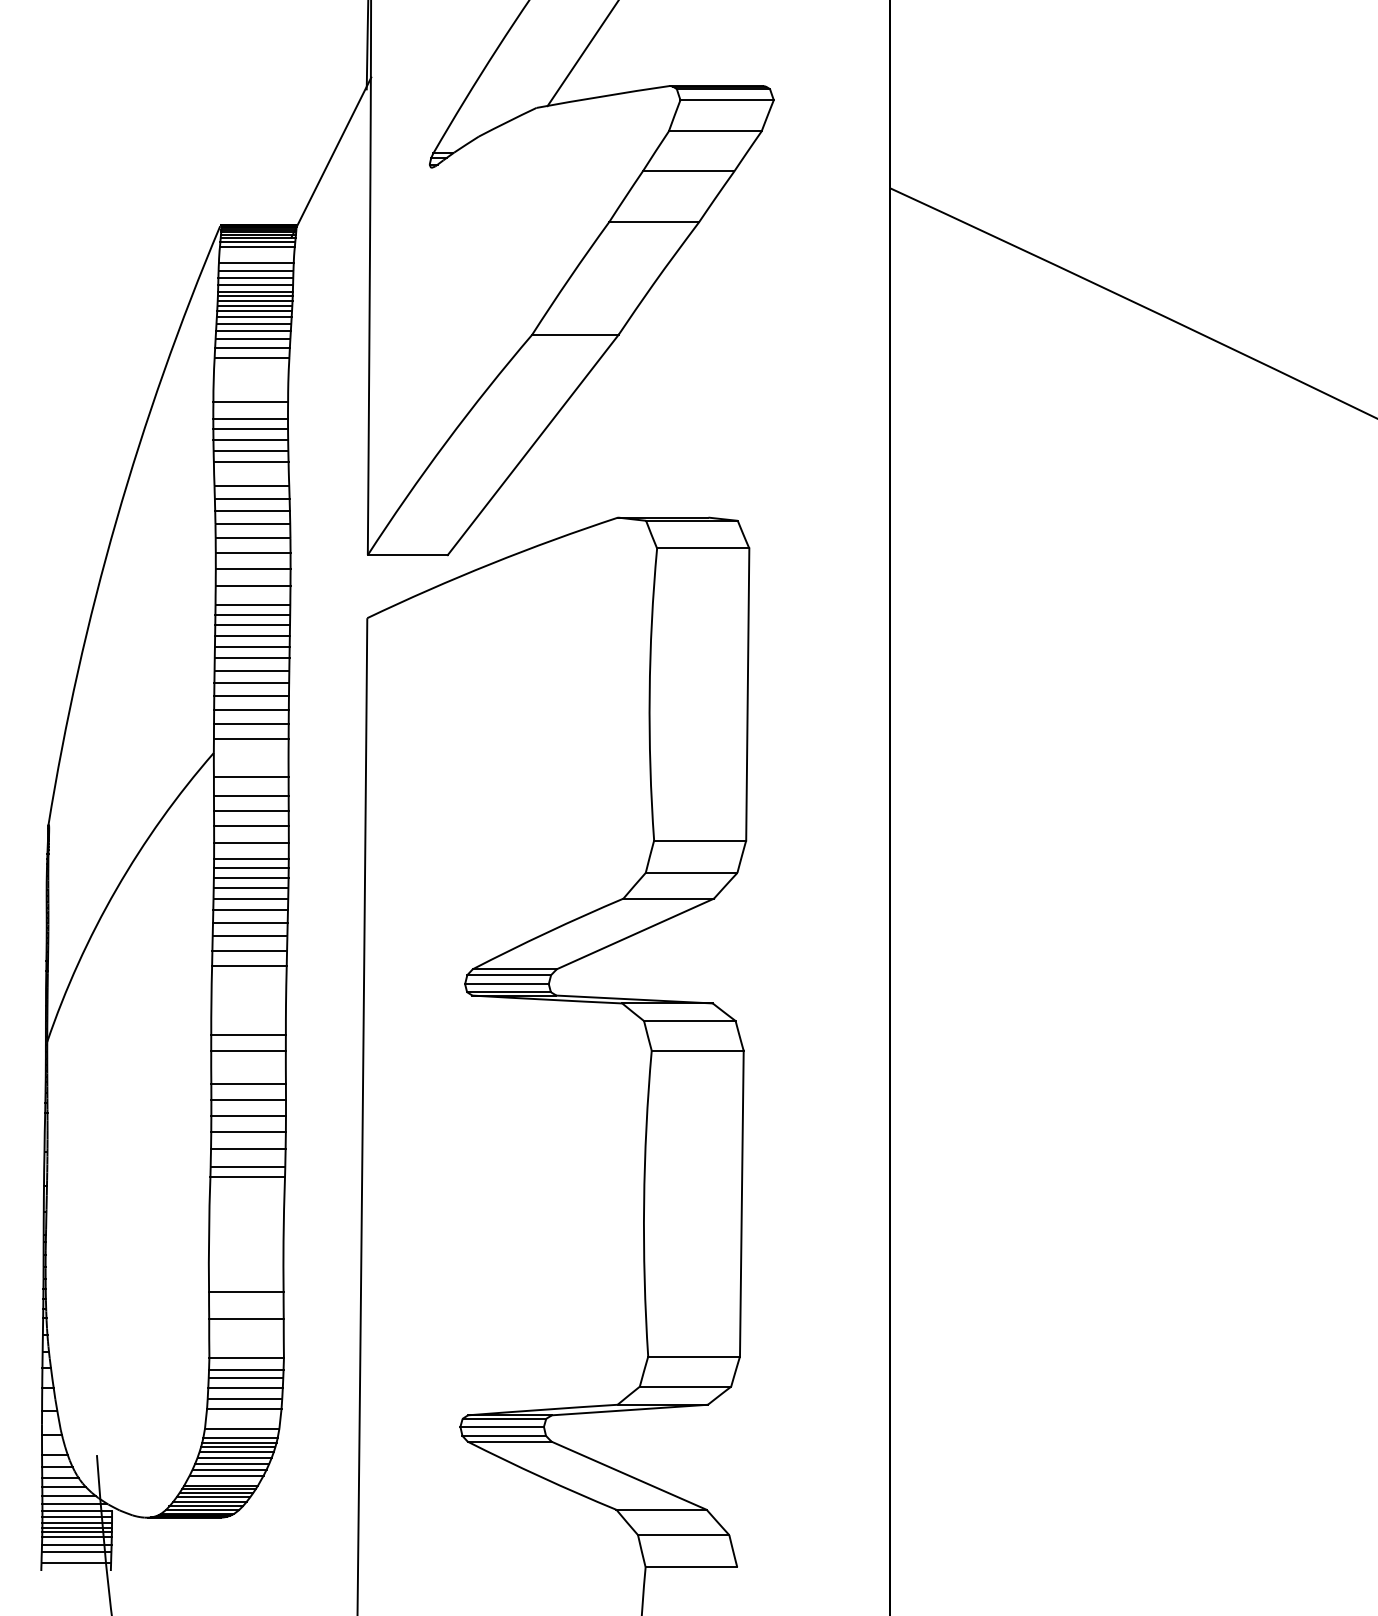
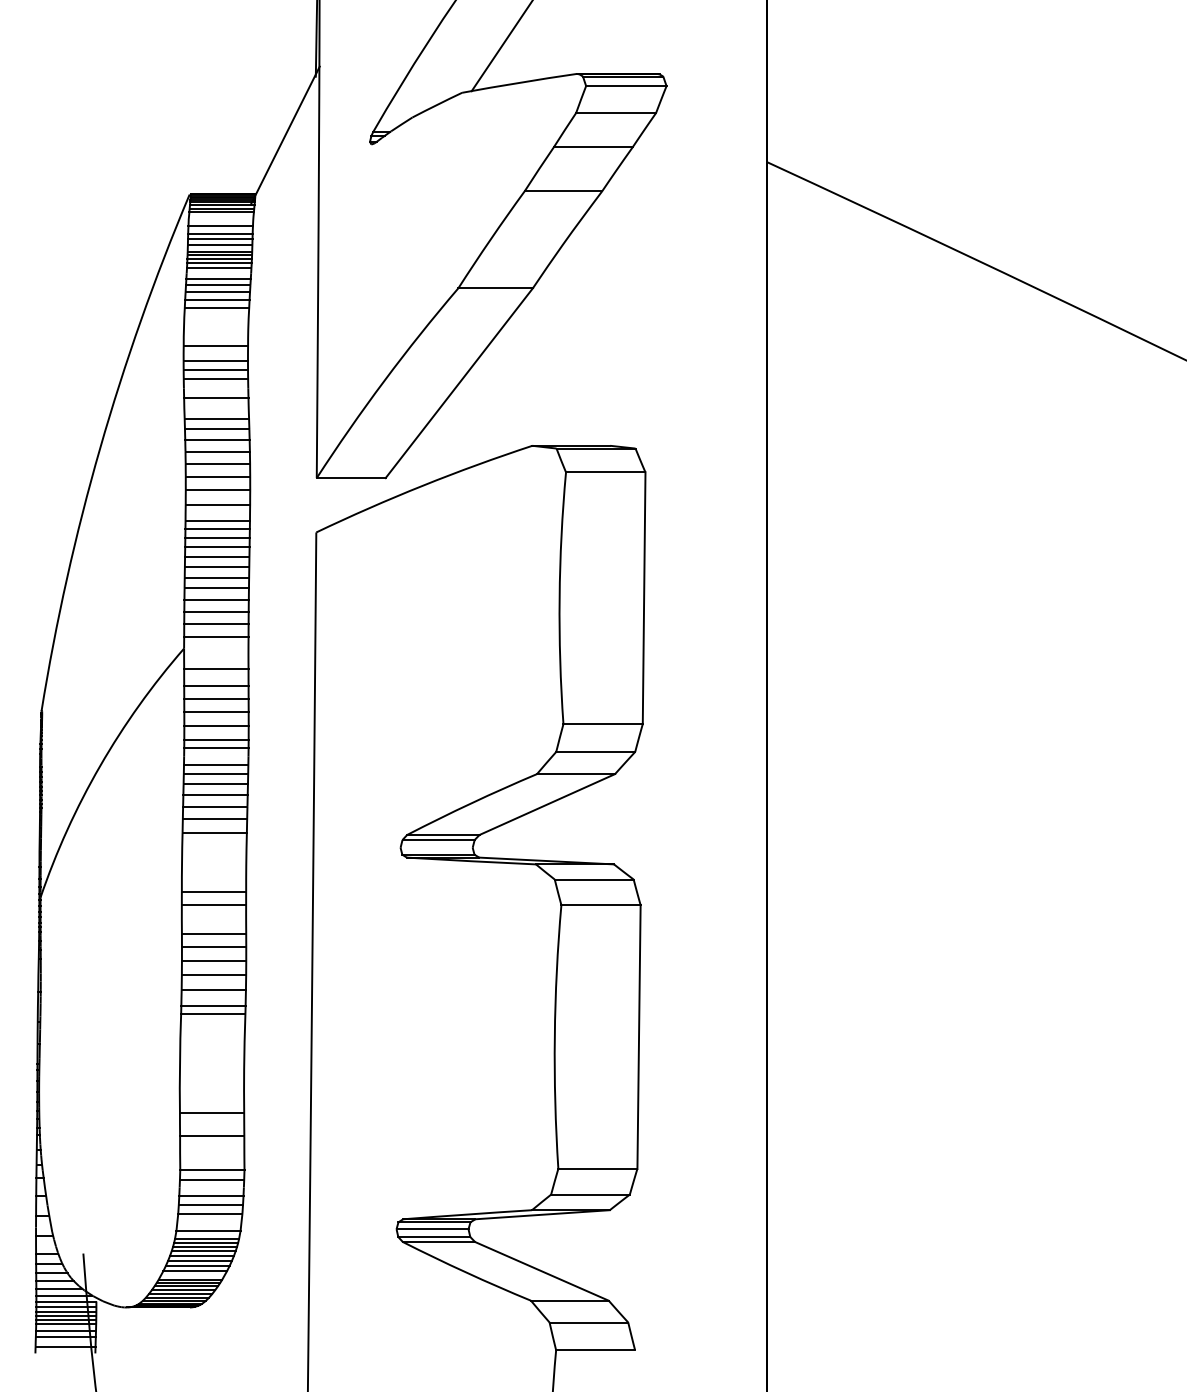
line: (253, 317) -> (218, 273), removed
line: (250, 451) -> (215, 388), removed
line: (251, 878) -> (216, 756), removed
line: (506, 983) -> (436, 847), removed
line: (245, 1378) -> (211, 1187), removed

